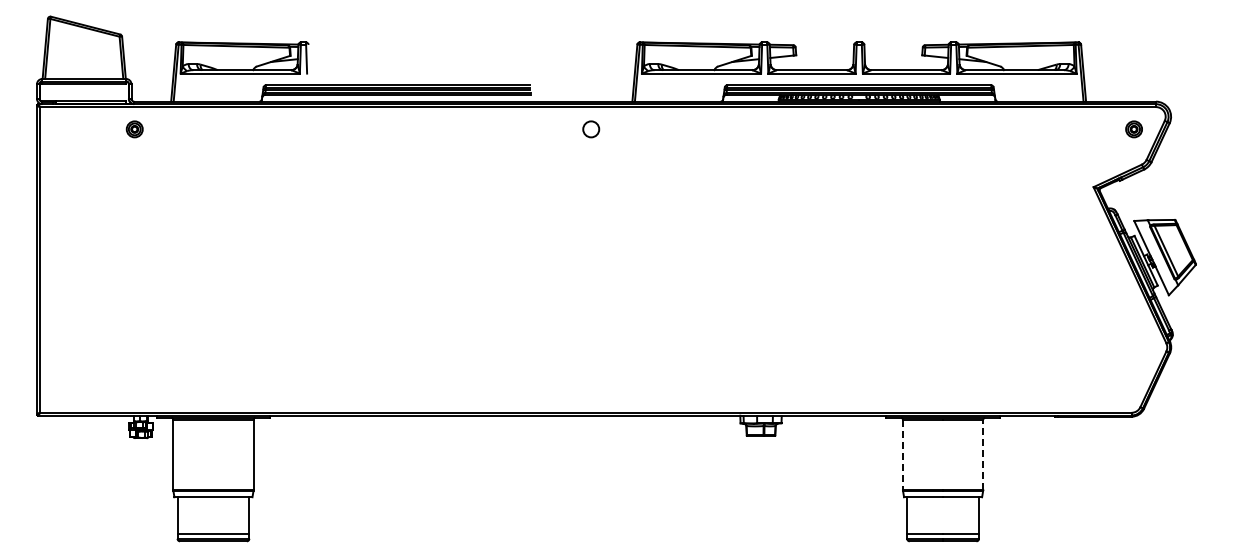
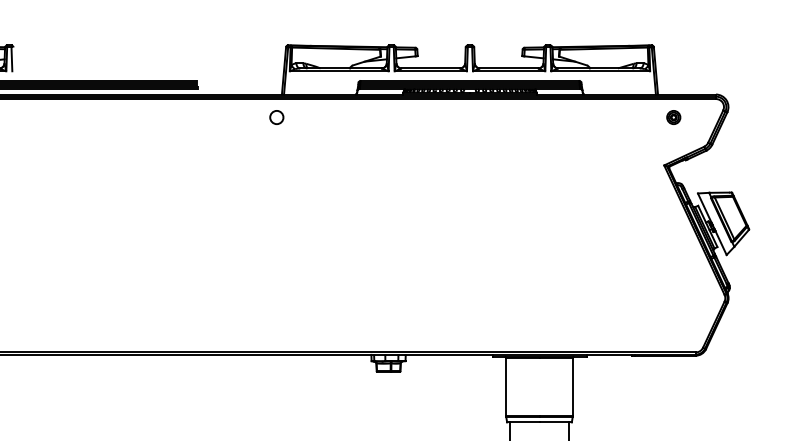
circle: (591, 129) -> (277, 117), moved
part: (1133, 129) -> (673, 117), moved
line: (902, 454) -> (505, 387), dashed -> solid
line: (983, 454) -> (572, 387), dashed -> solid

